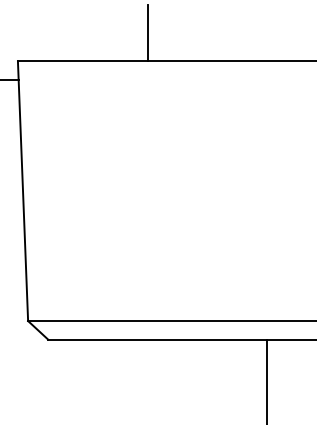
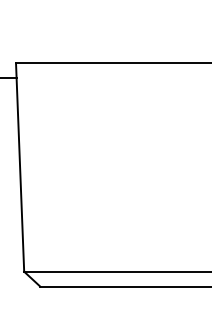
line: (147, 33) -> (120, 40), removed

